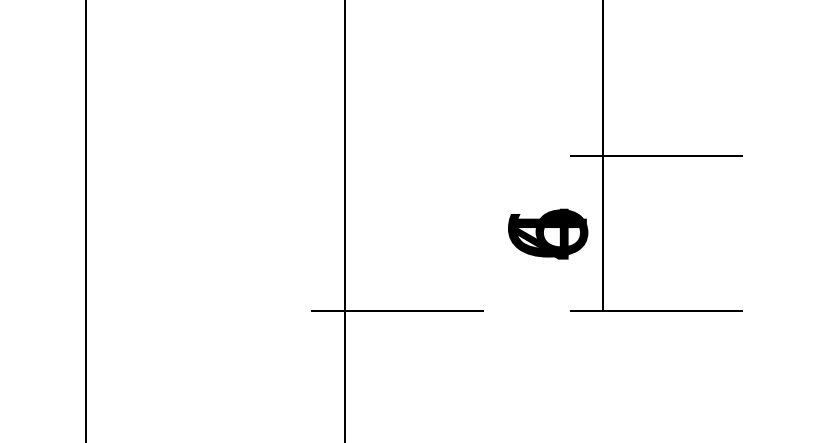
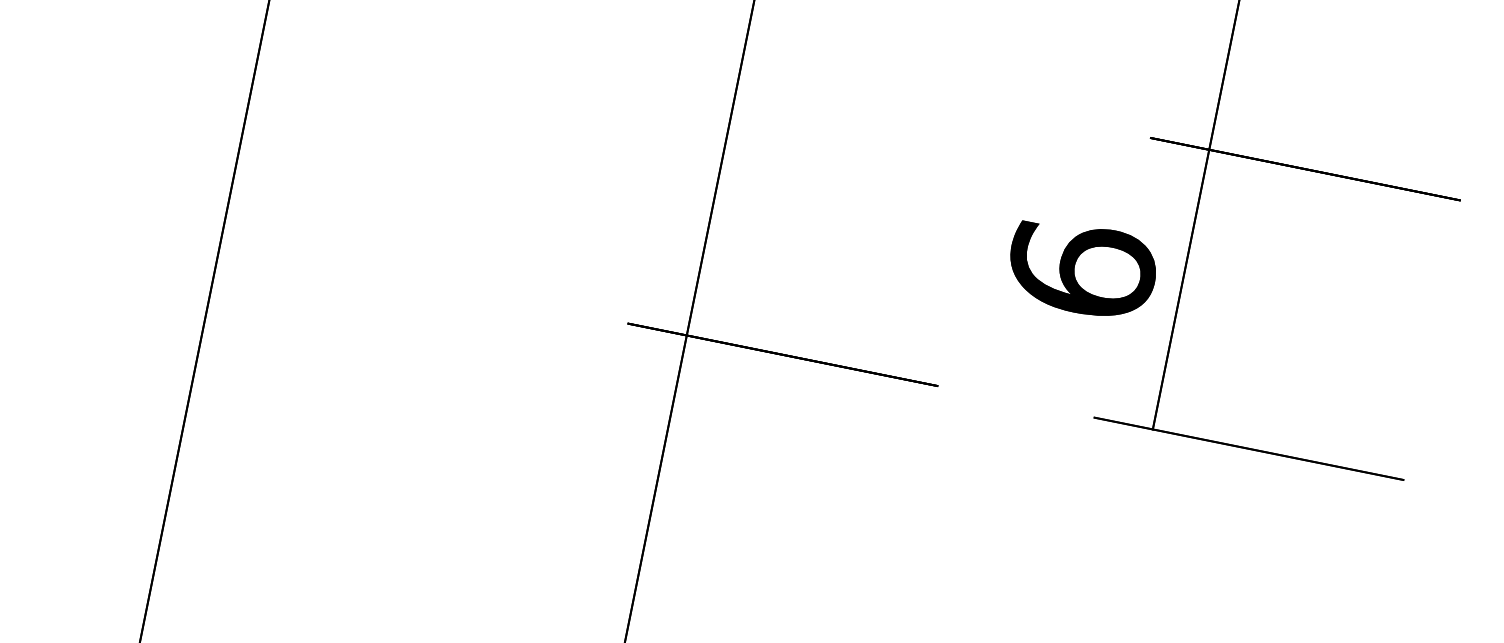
text: (548, 233) -> (1082, 269), 4 -> 6

